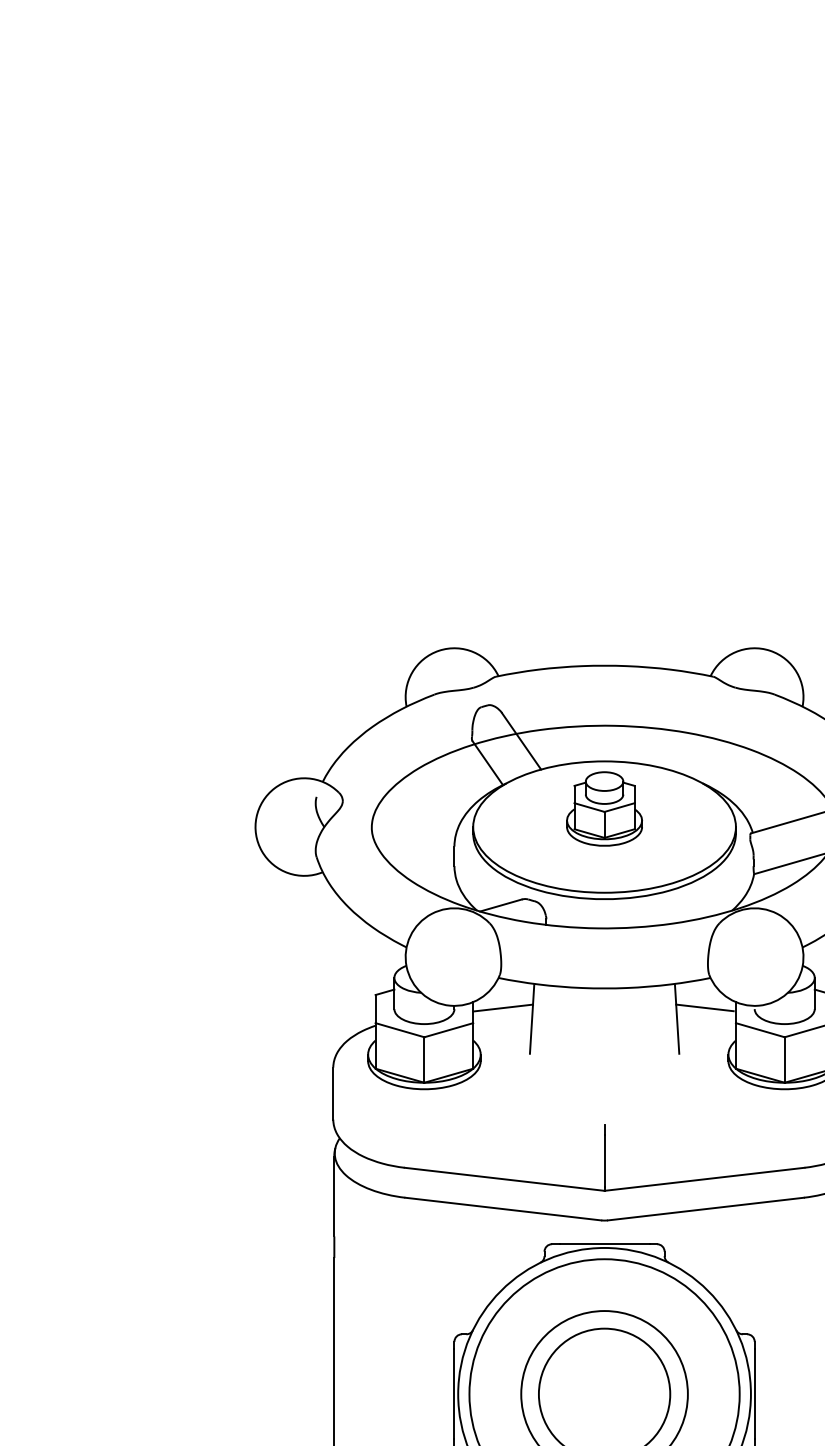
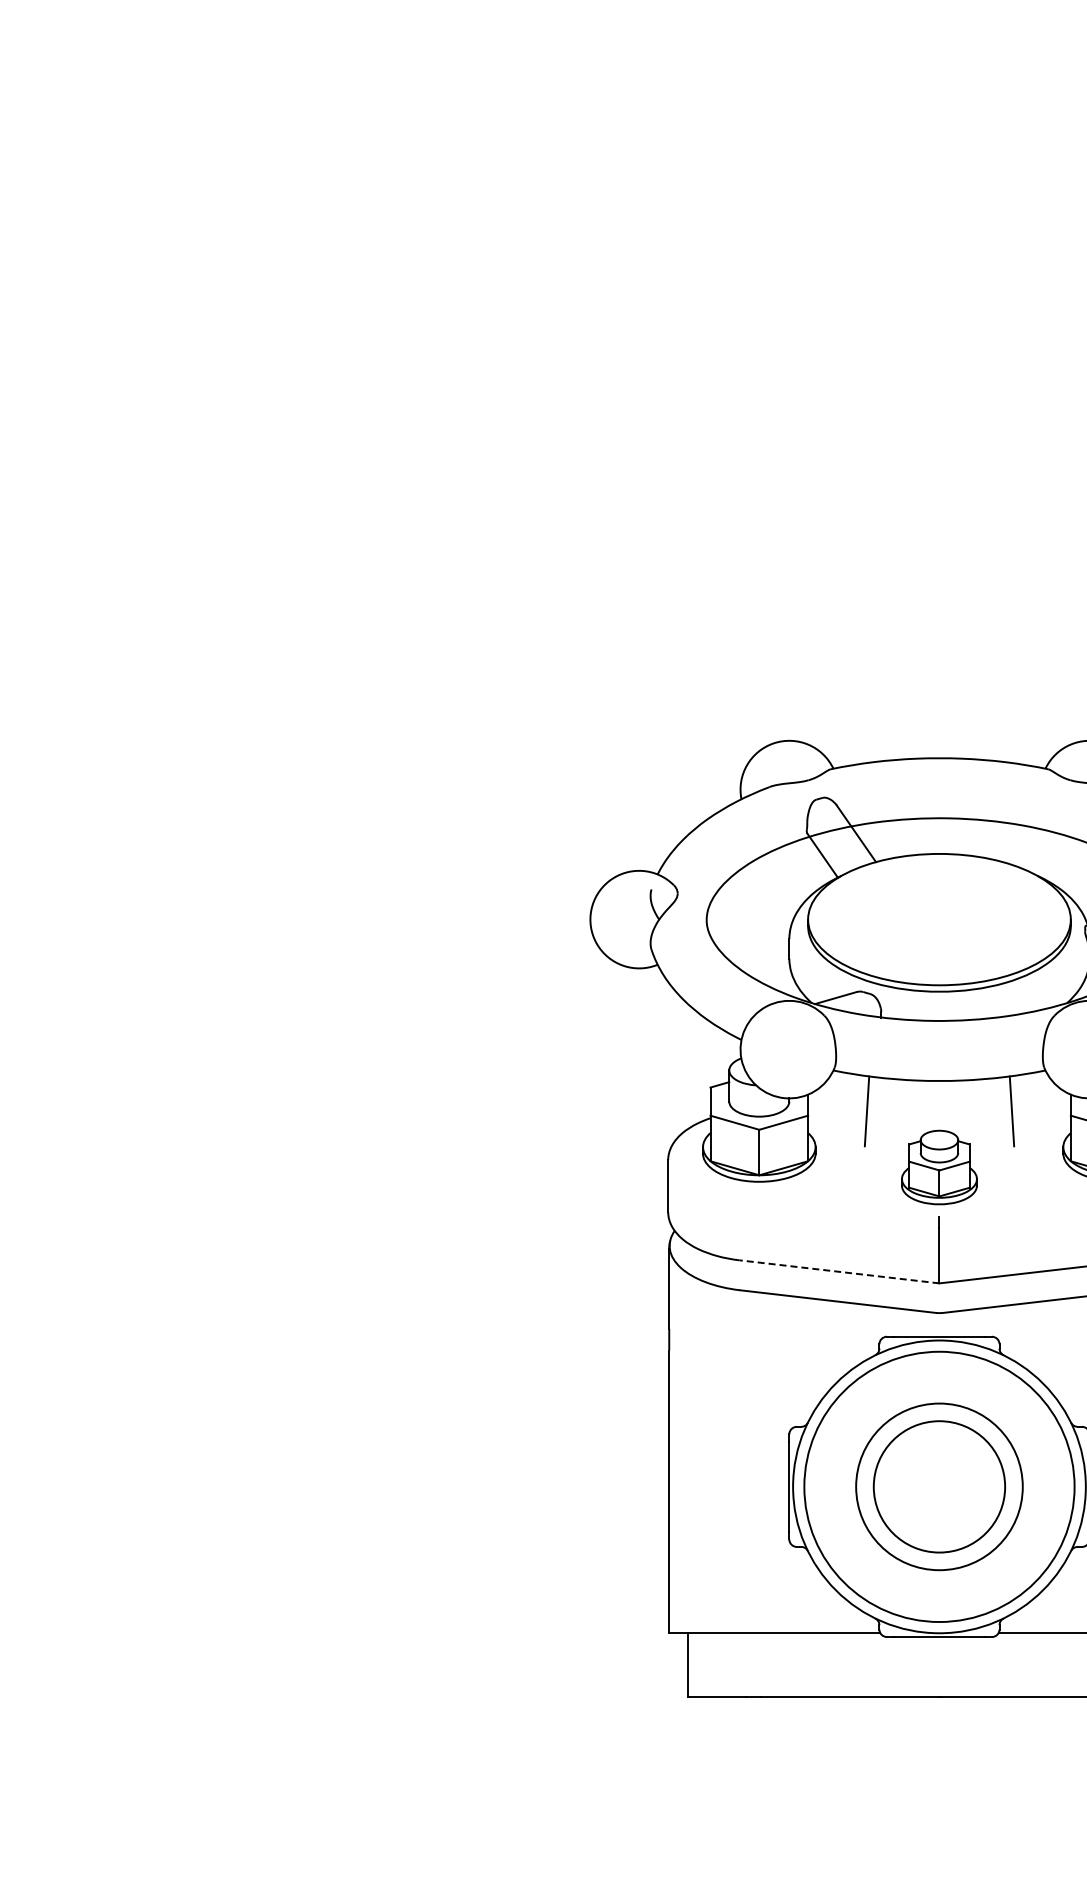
part: (604, 808) -> (939, 1167), moved
line: (502, 1007) -> (837, 1100), removed
line: (704, 1007) -> (1039, 1100), removed
line: (504, 1178) -> (839, 1271), solid -> dashed

